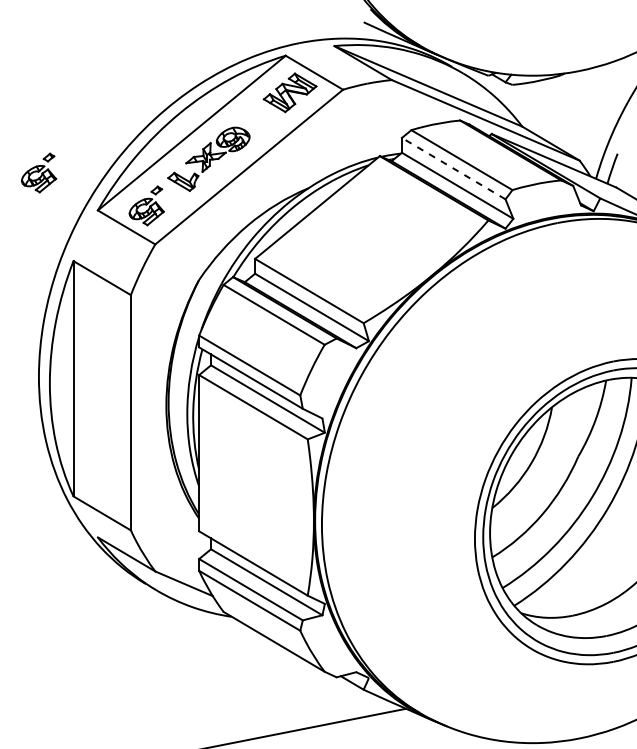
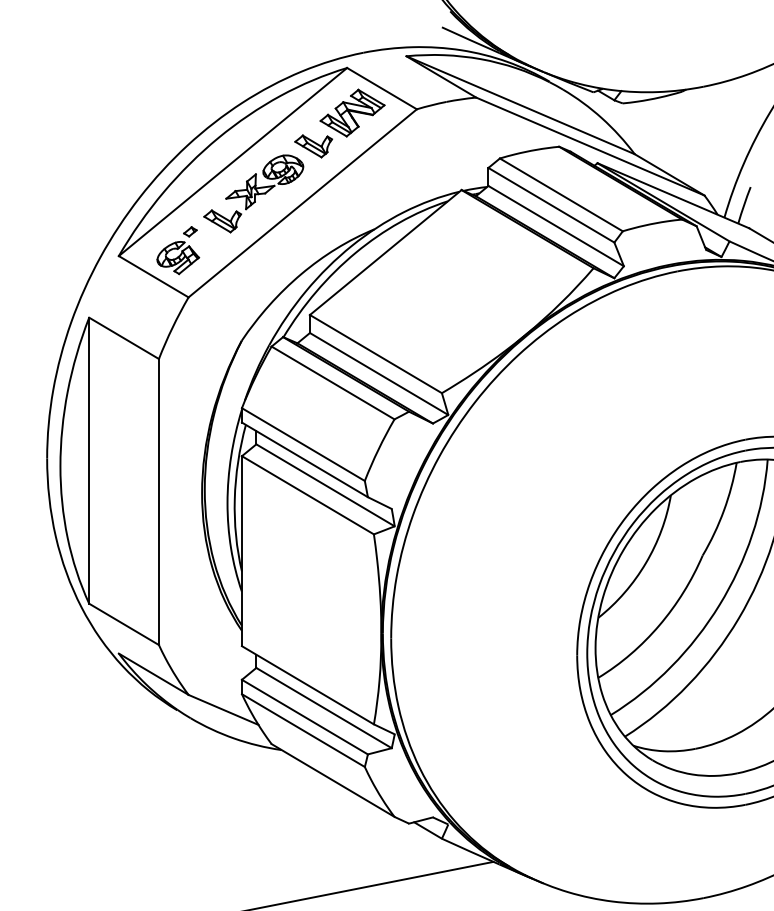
part: (258, 120) -> (313, 146), added
line: (452, 168) -> (550, 205), dashed -> solid
part: (39, 172) -> (47, 210), removed

